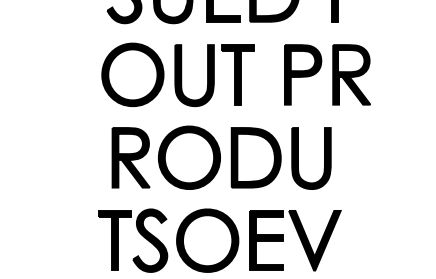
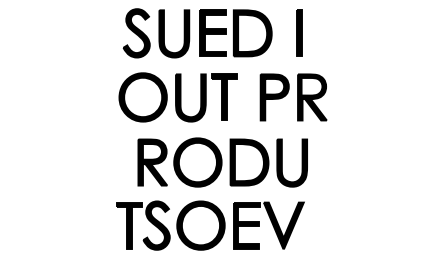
part: (221, 157) -> (222, 162), moved

